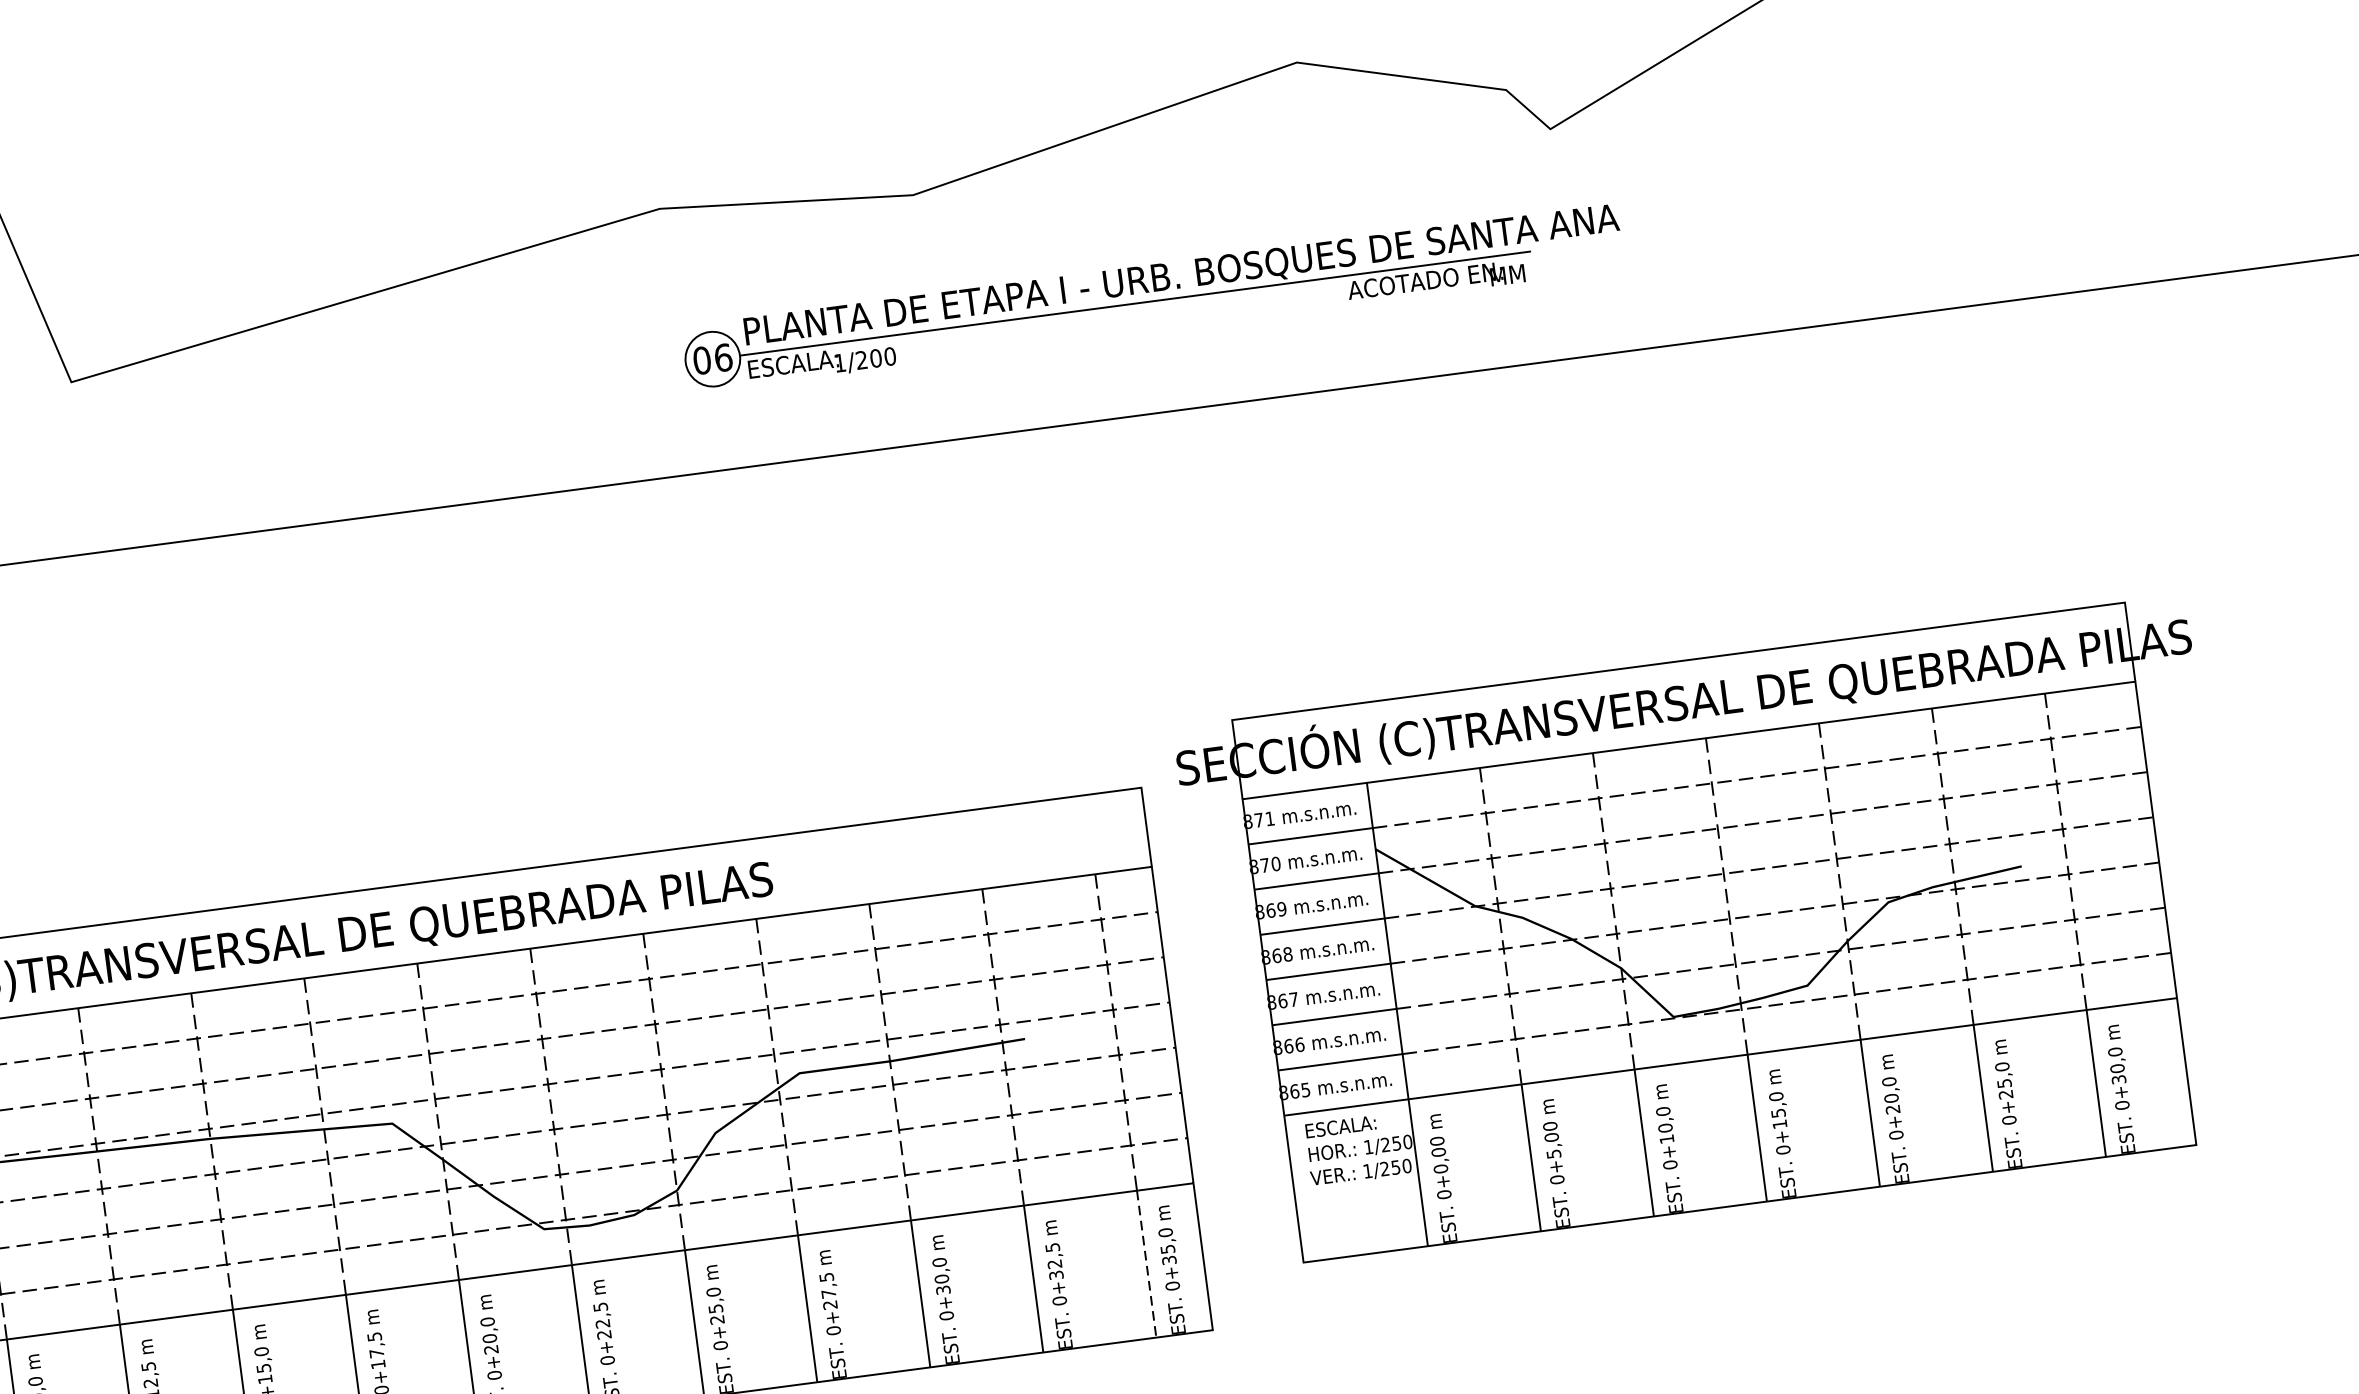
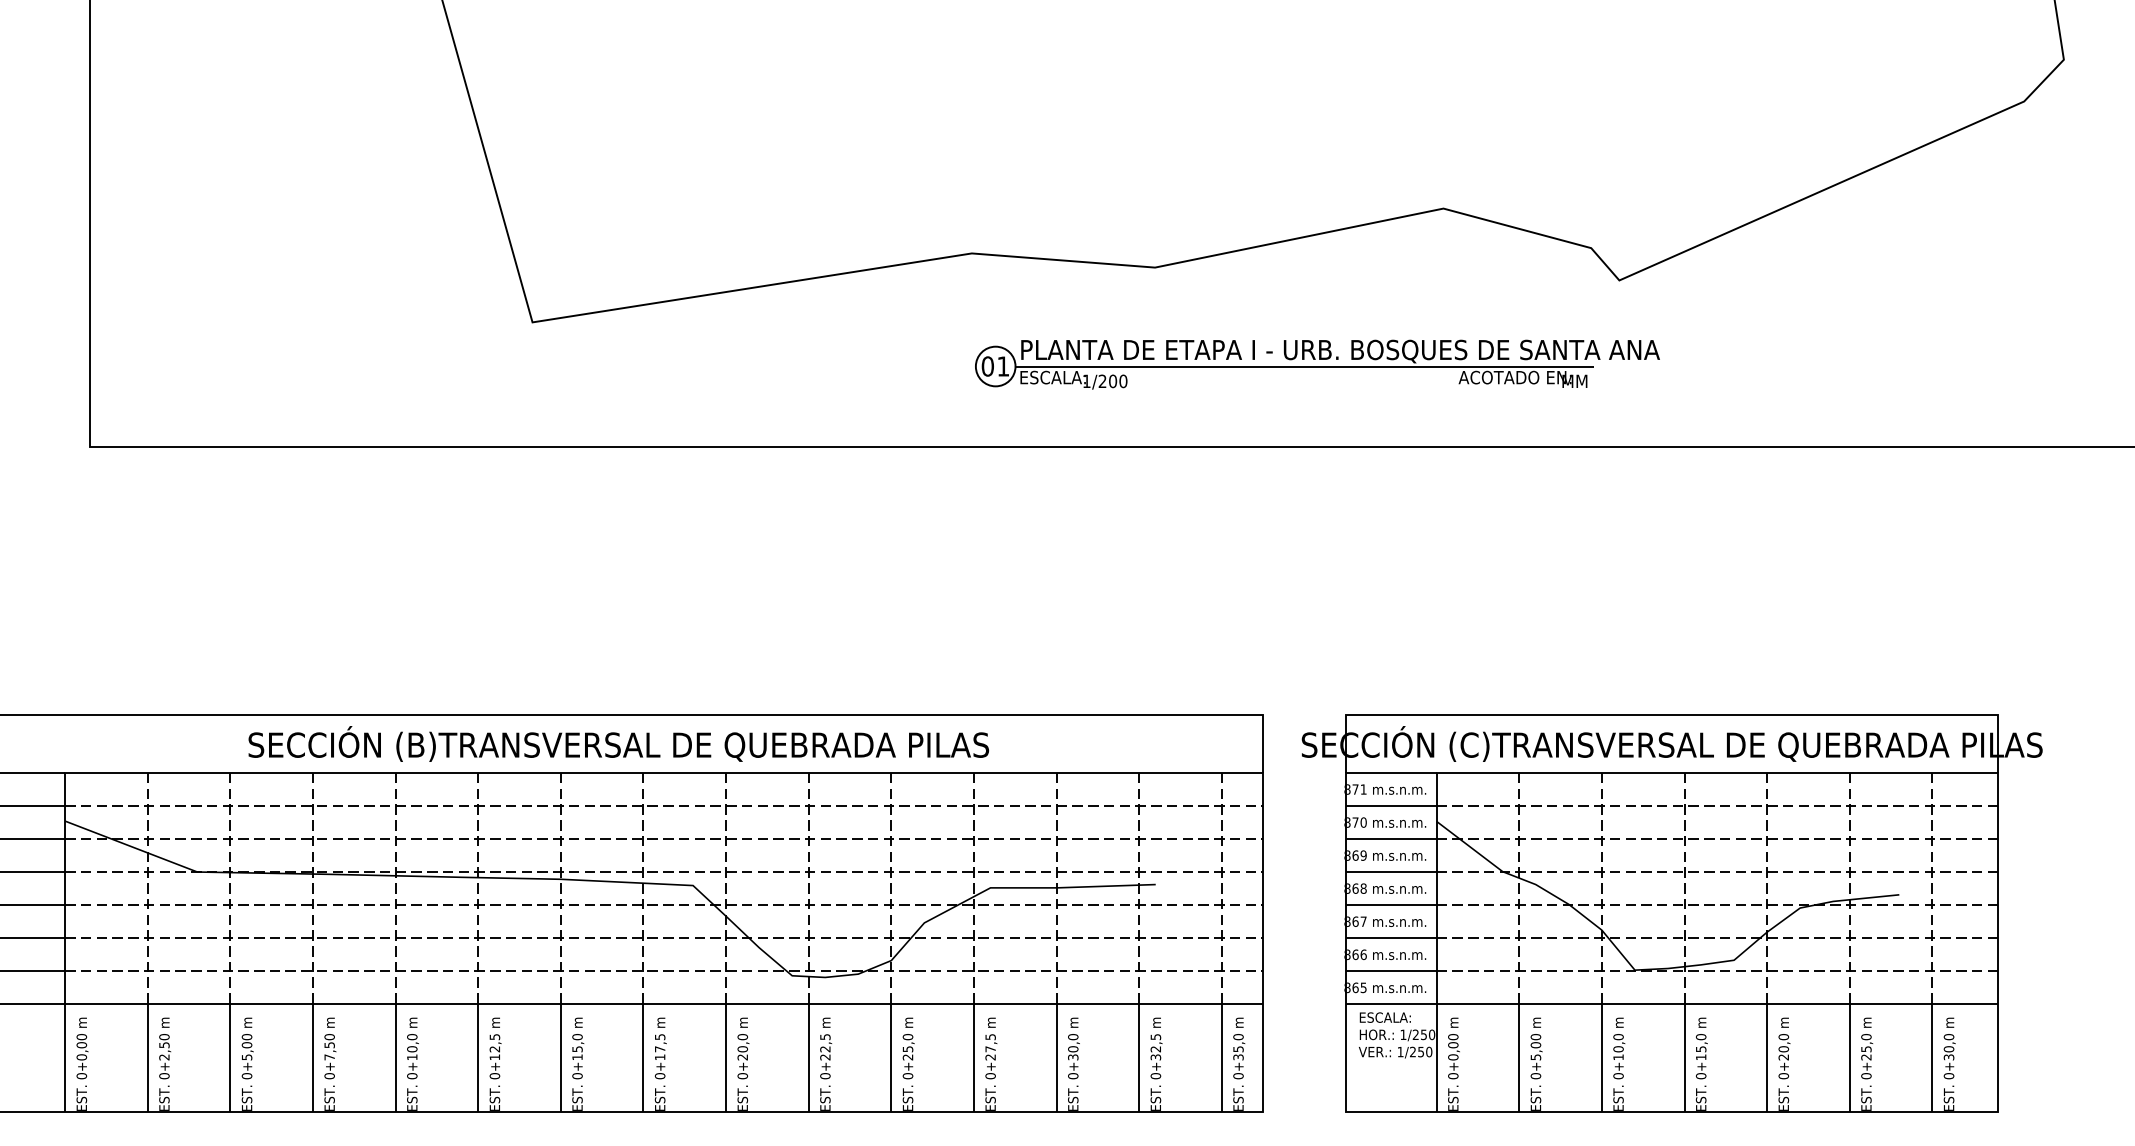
text: (723, 357) -> (1003, 366), 06 -> 01
part: (1713, 932) -> (1671, 913), moved
line: (1146, 1263) -> (1221, 1057), dashed -> solid

